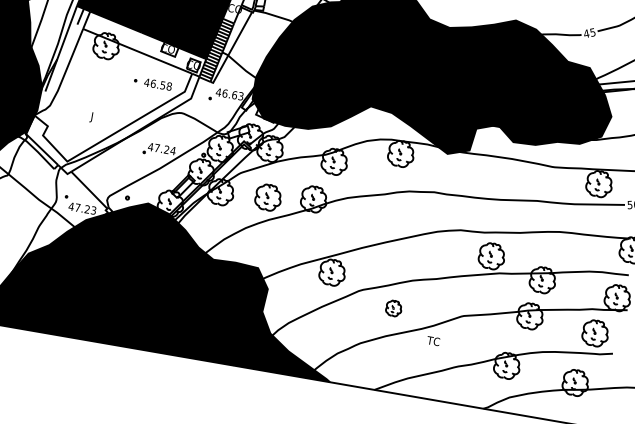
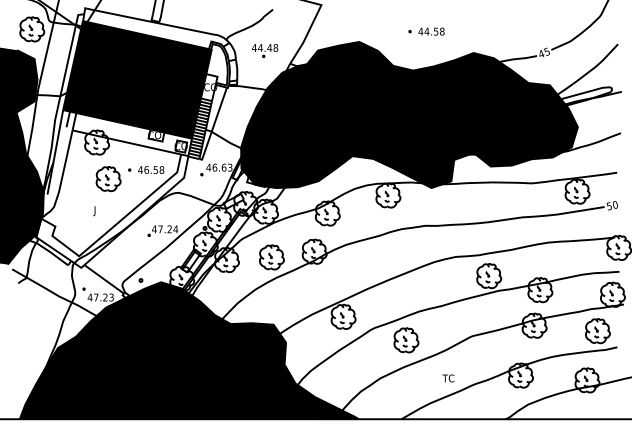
part: (111, 86) -> (108, 179), added
part: (393, 308) -> (406, 340), size x1.67
text: (433, 341) -> (448, 378), moved

